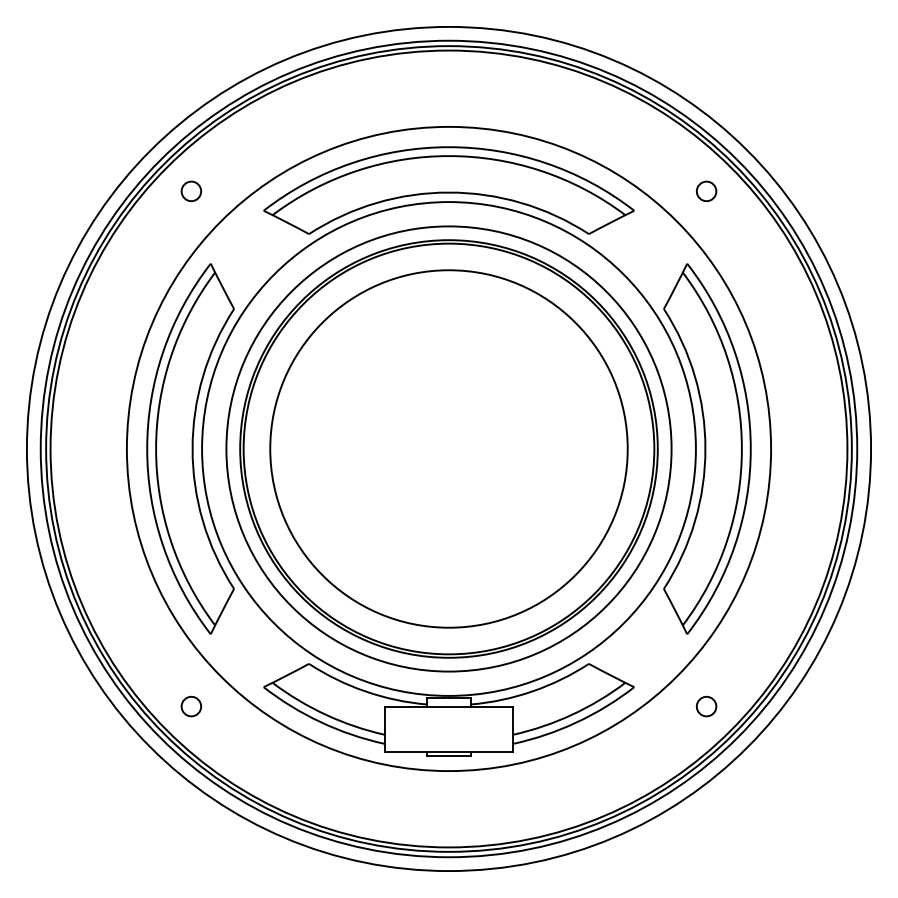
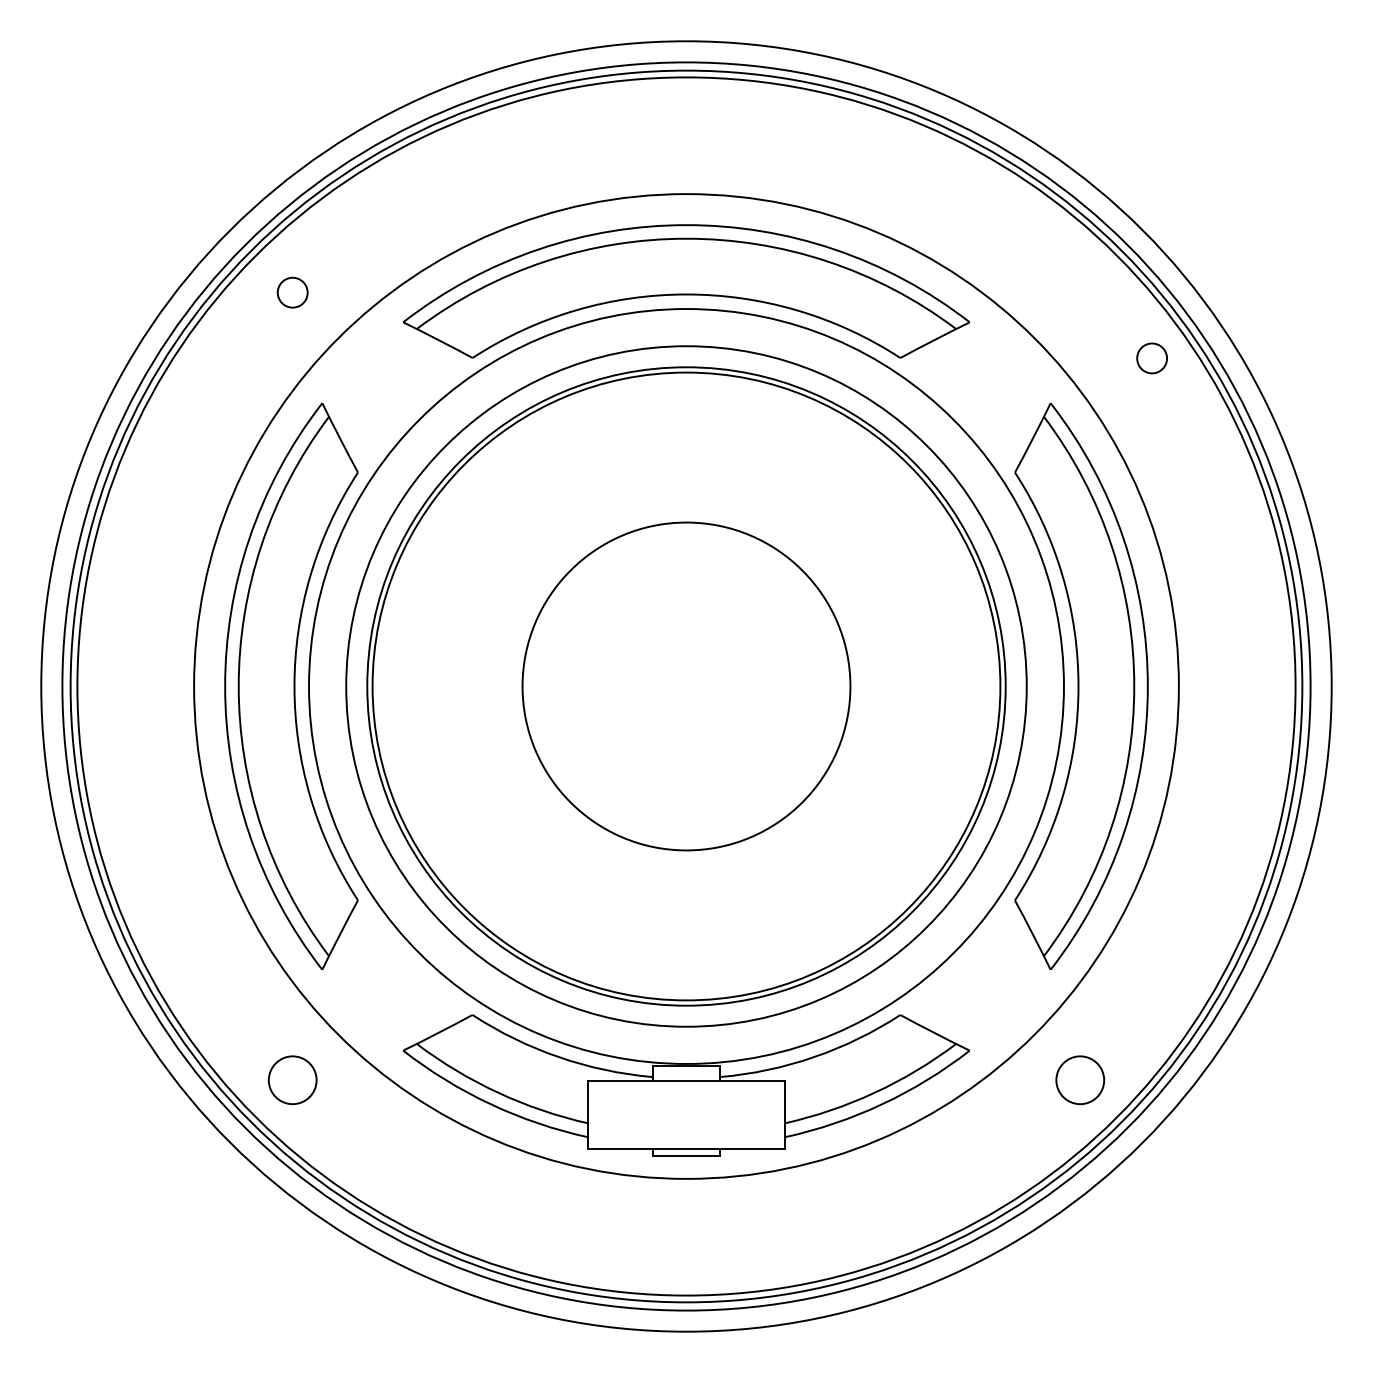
circle: (706, 191) -> (1151, 358), moved
circle: (448, 448) -> (685, 685), size x0.6
circle: (191, 706) -> (292, 1080), size x1.6
circle: (706, 706) -> (1080, 1080), size x1.6

